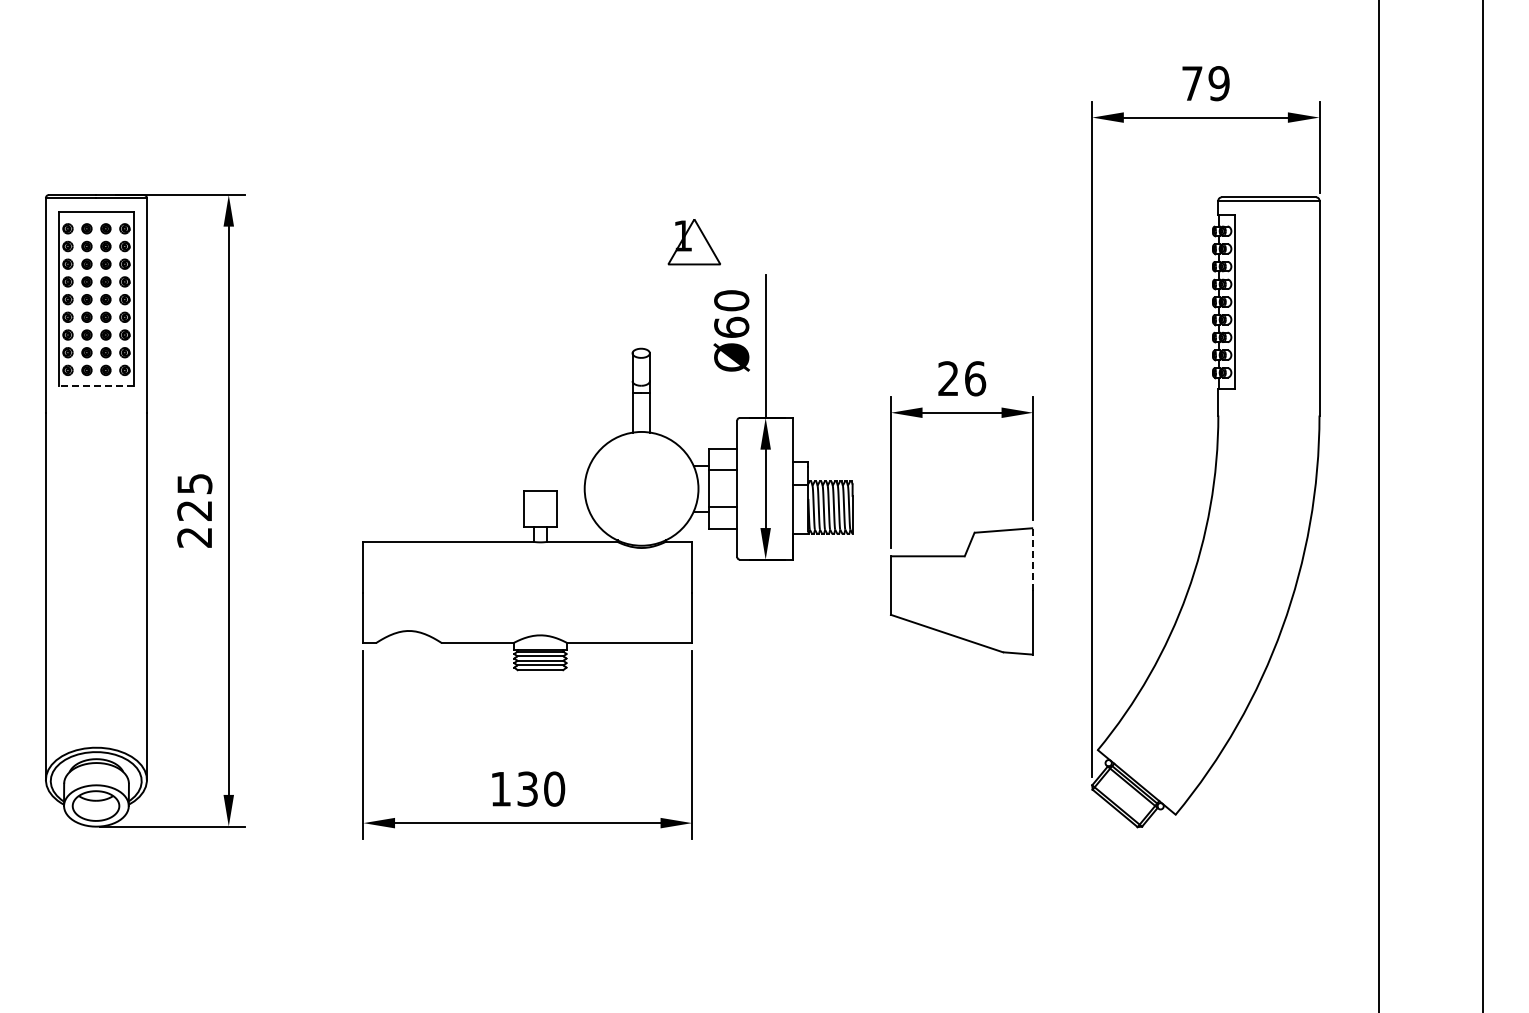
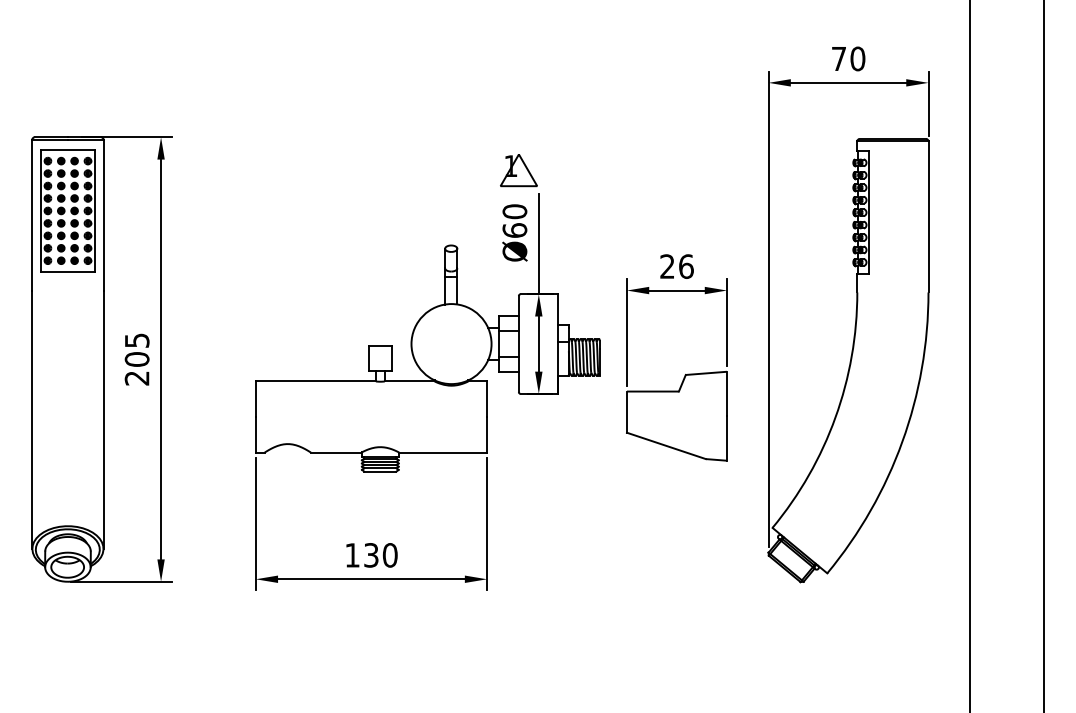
text: (1218, 83) -> (857, 58), 79 -> 70
part: (693, 242) -> (518, 170), moved
line: (96, 386) -> (67, 272), dashed -> solid
text: (194, 510) -> (136, 359), 225 -> 205
line: (1033, 559) -> (727, 393), dashed -> solid

